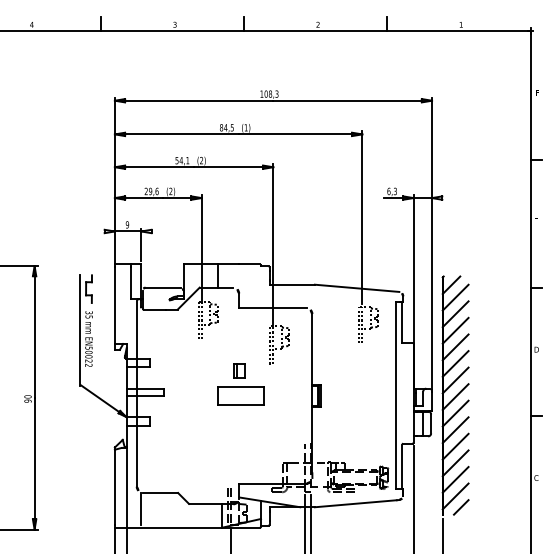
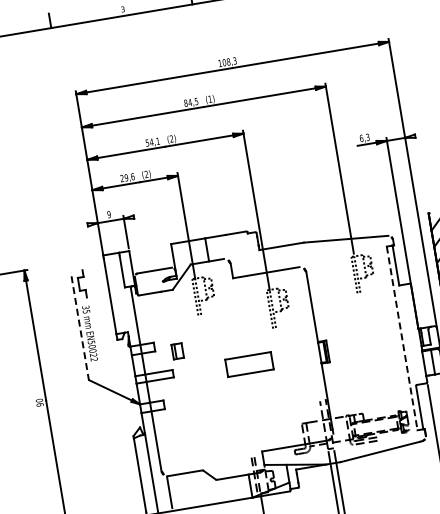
line: (80, 330) -> (80, 326), solid -> dashed
part: (239, 370) -> (177, 350), moved
line: (396, 395) -> (402, 338), solid -> dashed

